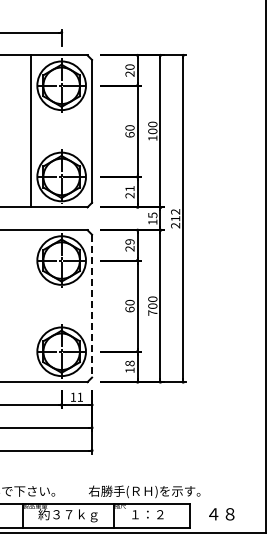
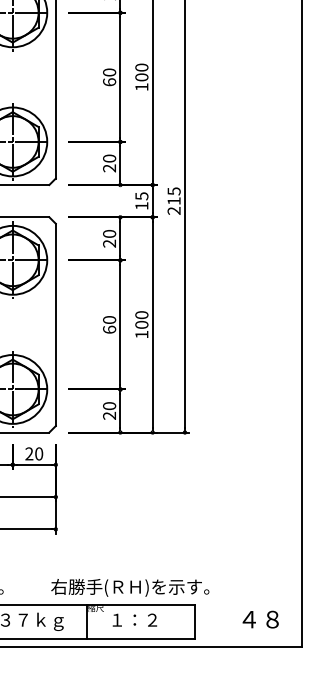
text: (129, 188) -> (108, 158), 21 -> 20
text: (175, 211) -> (173, 190), 212 -> 215
text: (129, 241) -> (108, 233), 29 -> 20
line: (92, 306) -> (56, 325), dashed -> solid
text: (152, 312) -> (141, 333), 700 -> 100
text: (129, 366) -> (108, 410), 18 -> 20
text: (76, 396) -> (33, 452), 11 -> 20
text: (221, 514) -> (260, 619), moved

